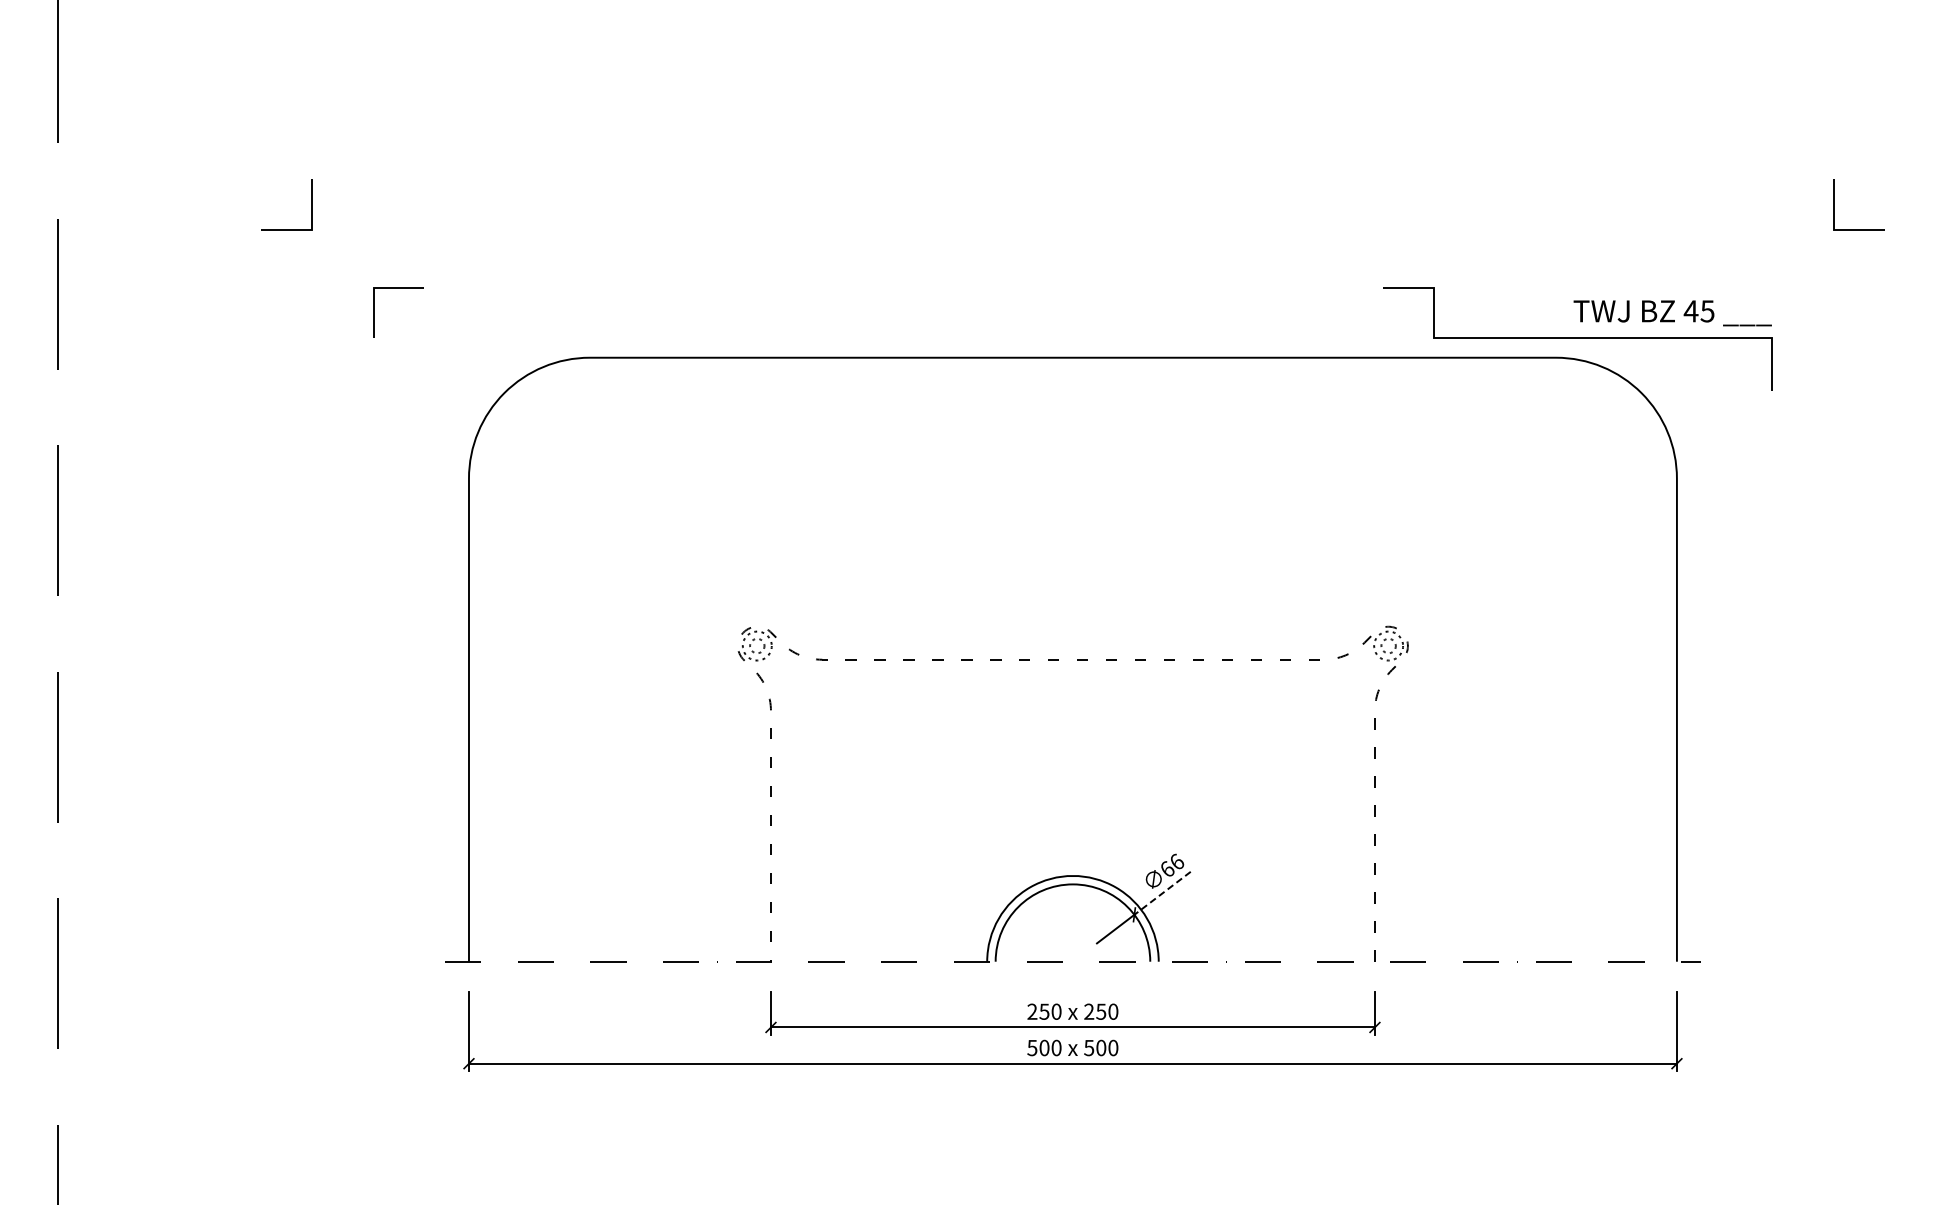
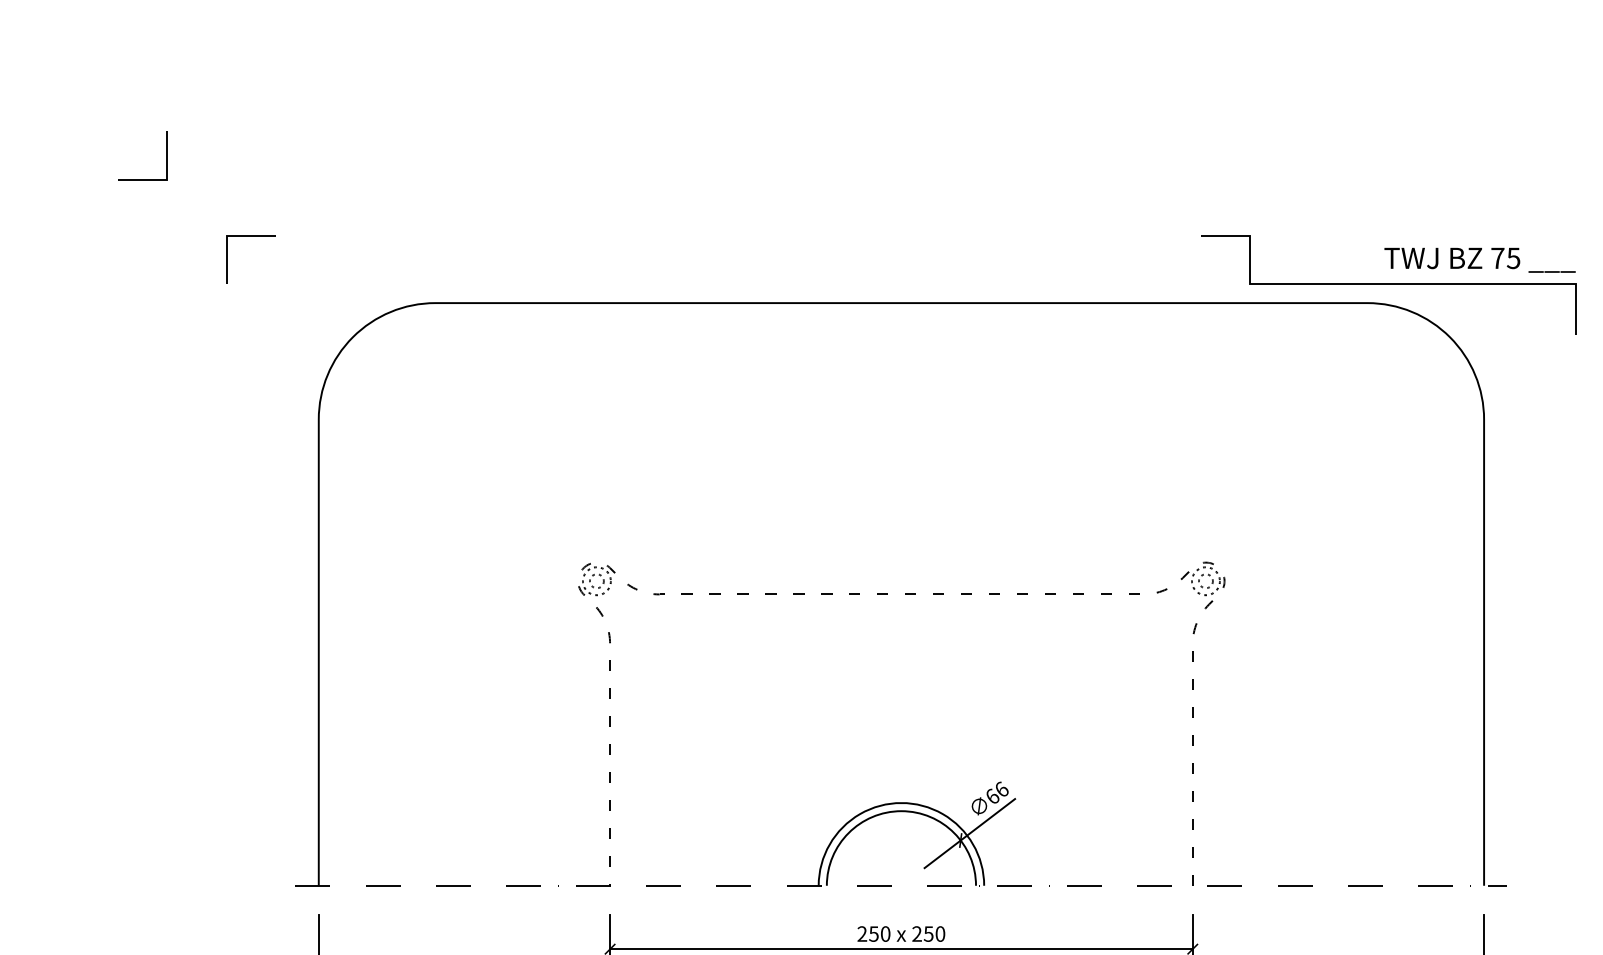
text: (1690, 311) -> (1497, 258), 45 -> 75
line: (1162, 893) -> (987, 819), dashed -> solid

